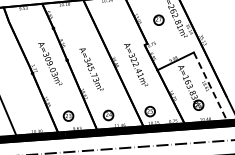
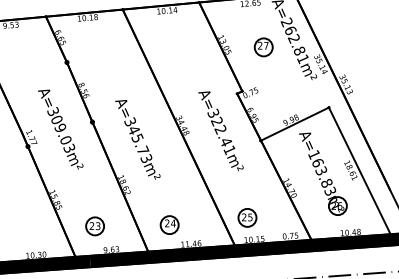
line: (210, 86) -> (359, 171), dashed -> solid

